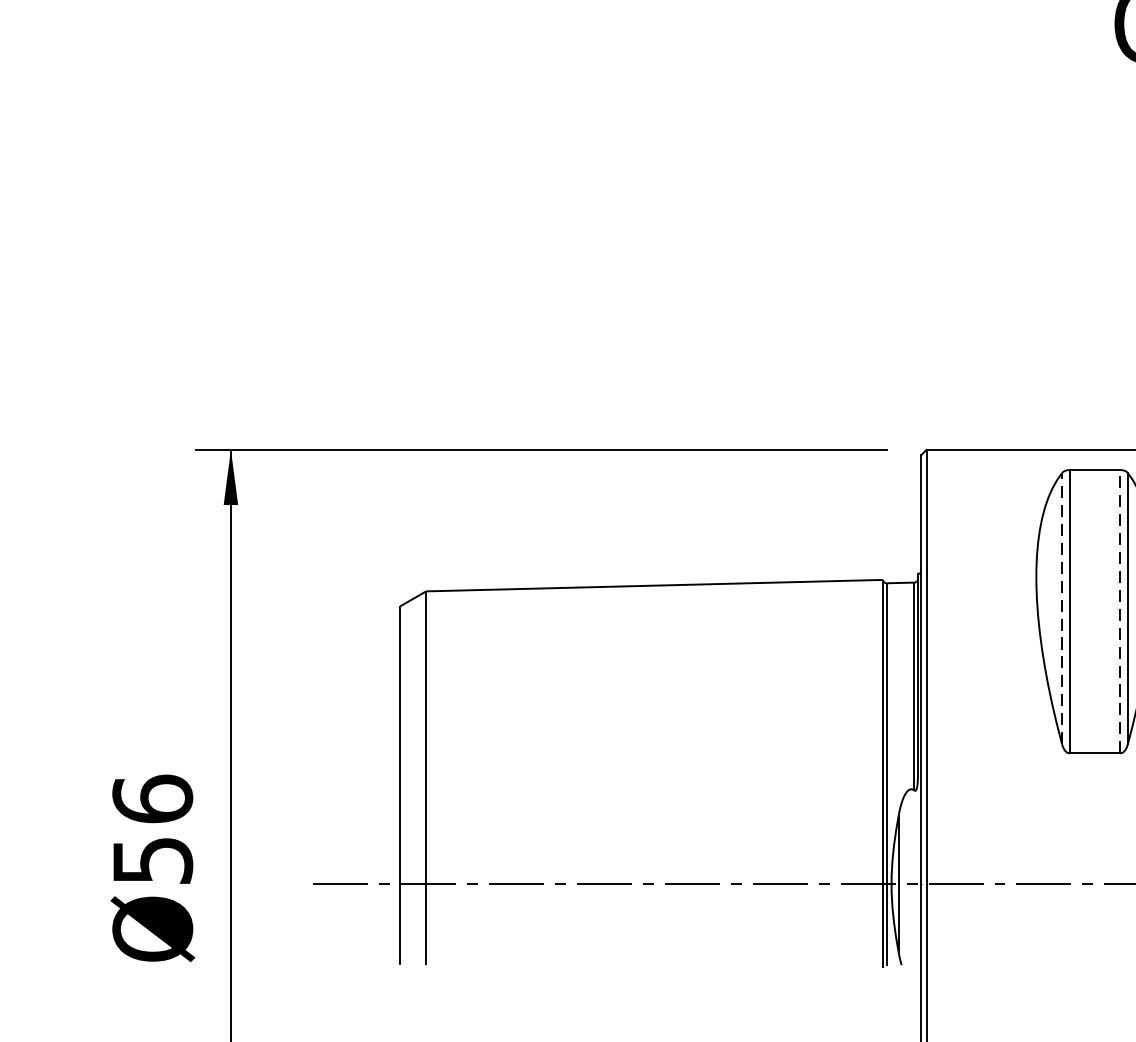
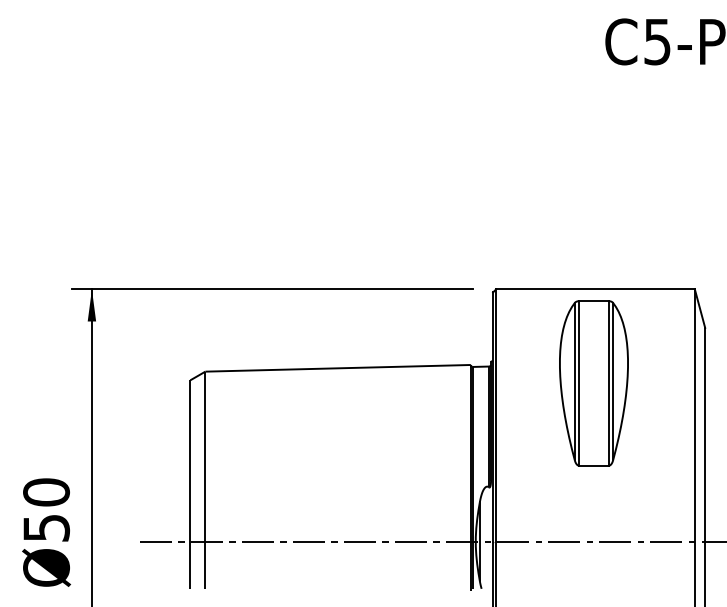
line: (1061, 608) -> (574, 381), dashed -> solid
line: (1119, 610) -> (608, 382), dashed -> solid
text: (152, 799) -> (46, 492), Ø56 -> Ø50

